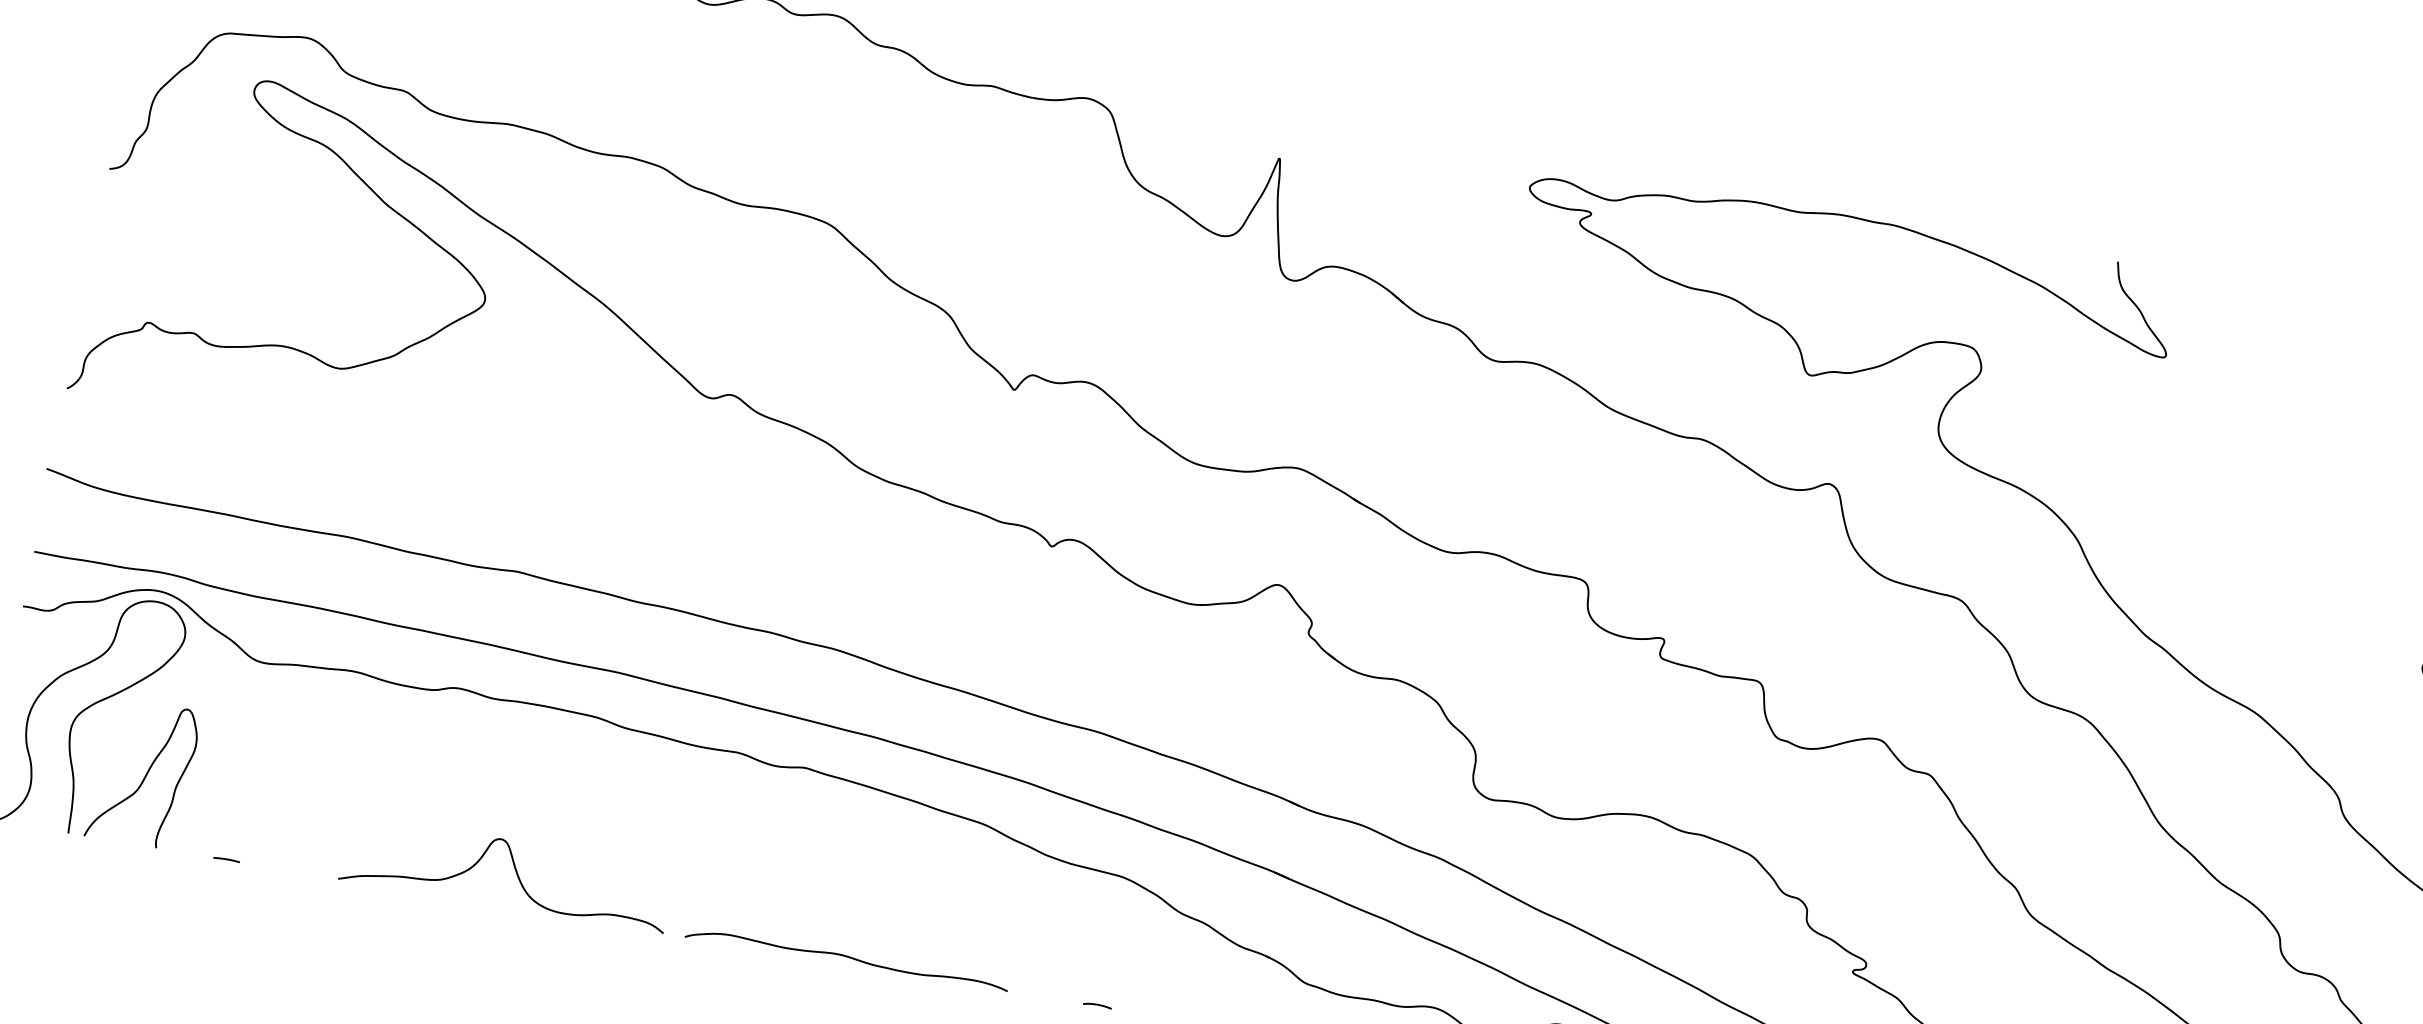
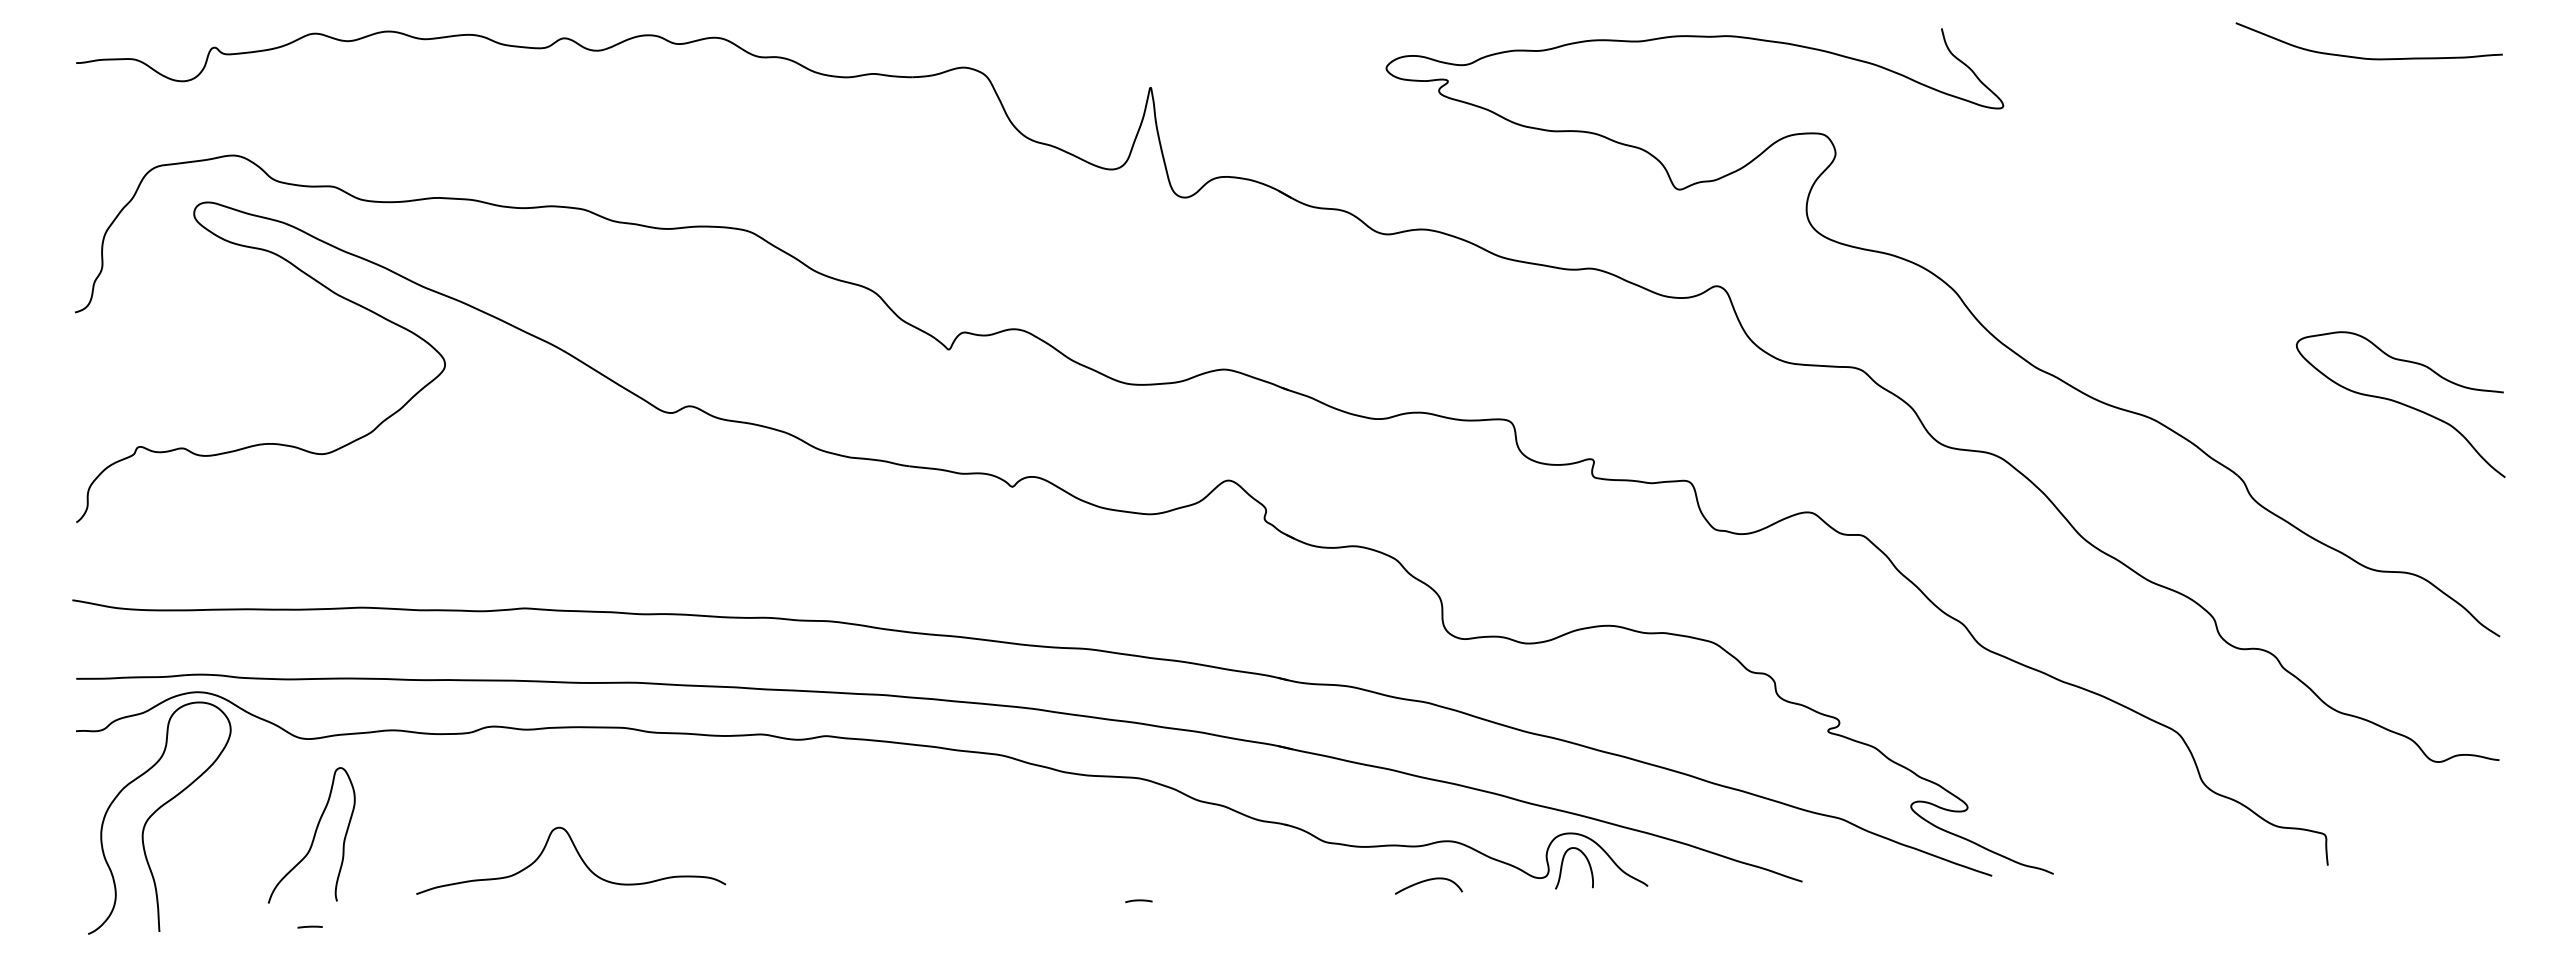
curve: (145, 774) -> (313, 835), moved
curve: (516, 874) -> (579, 857), moved
curve: (848, 958) -> (900, 903), removed

